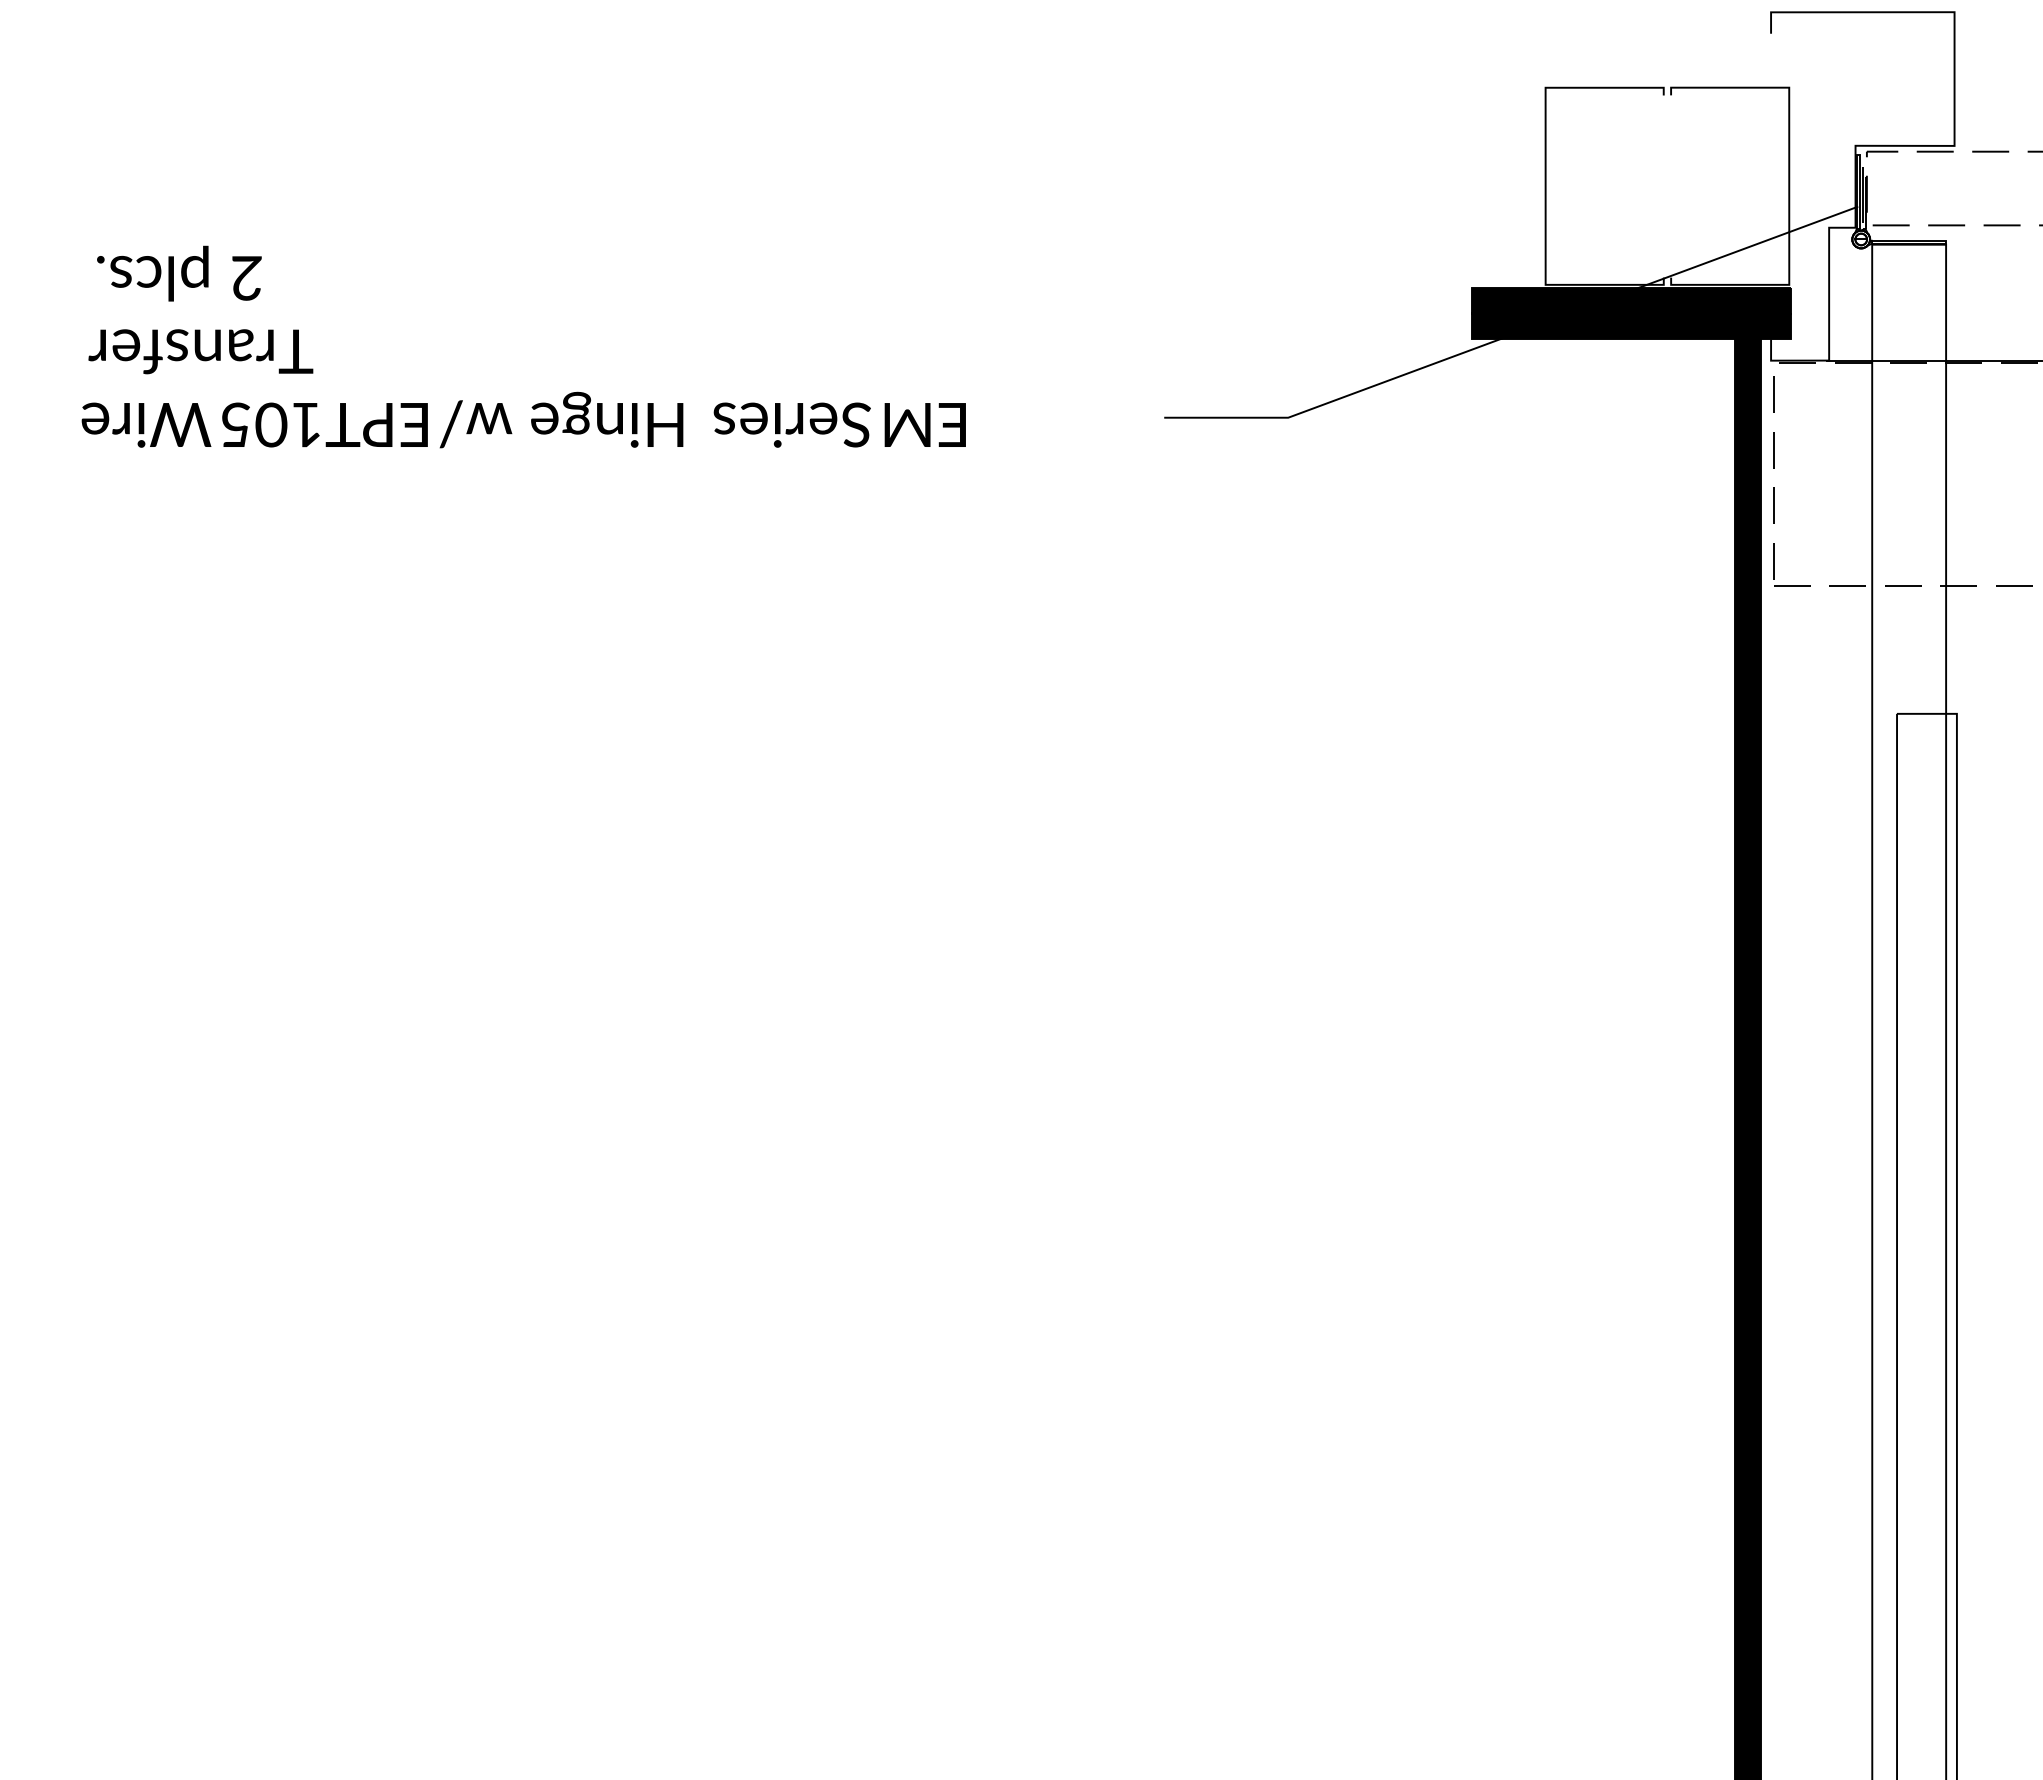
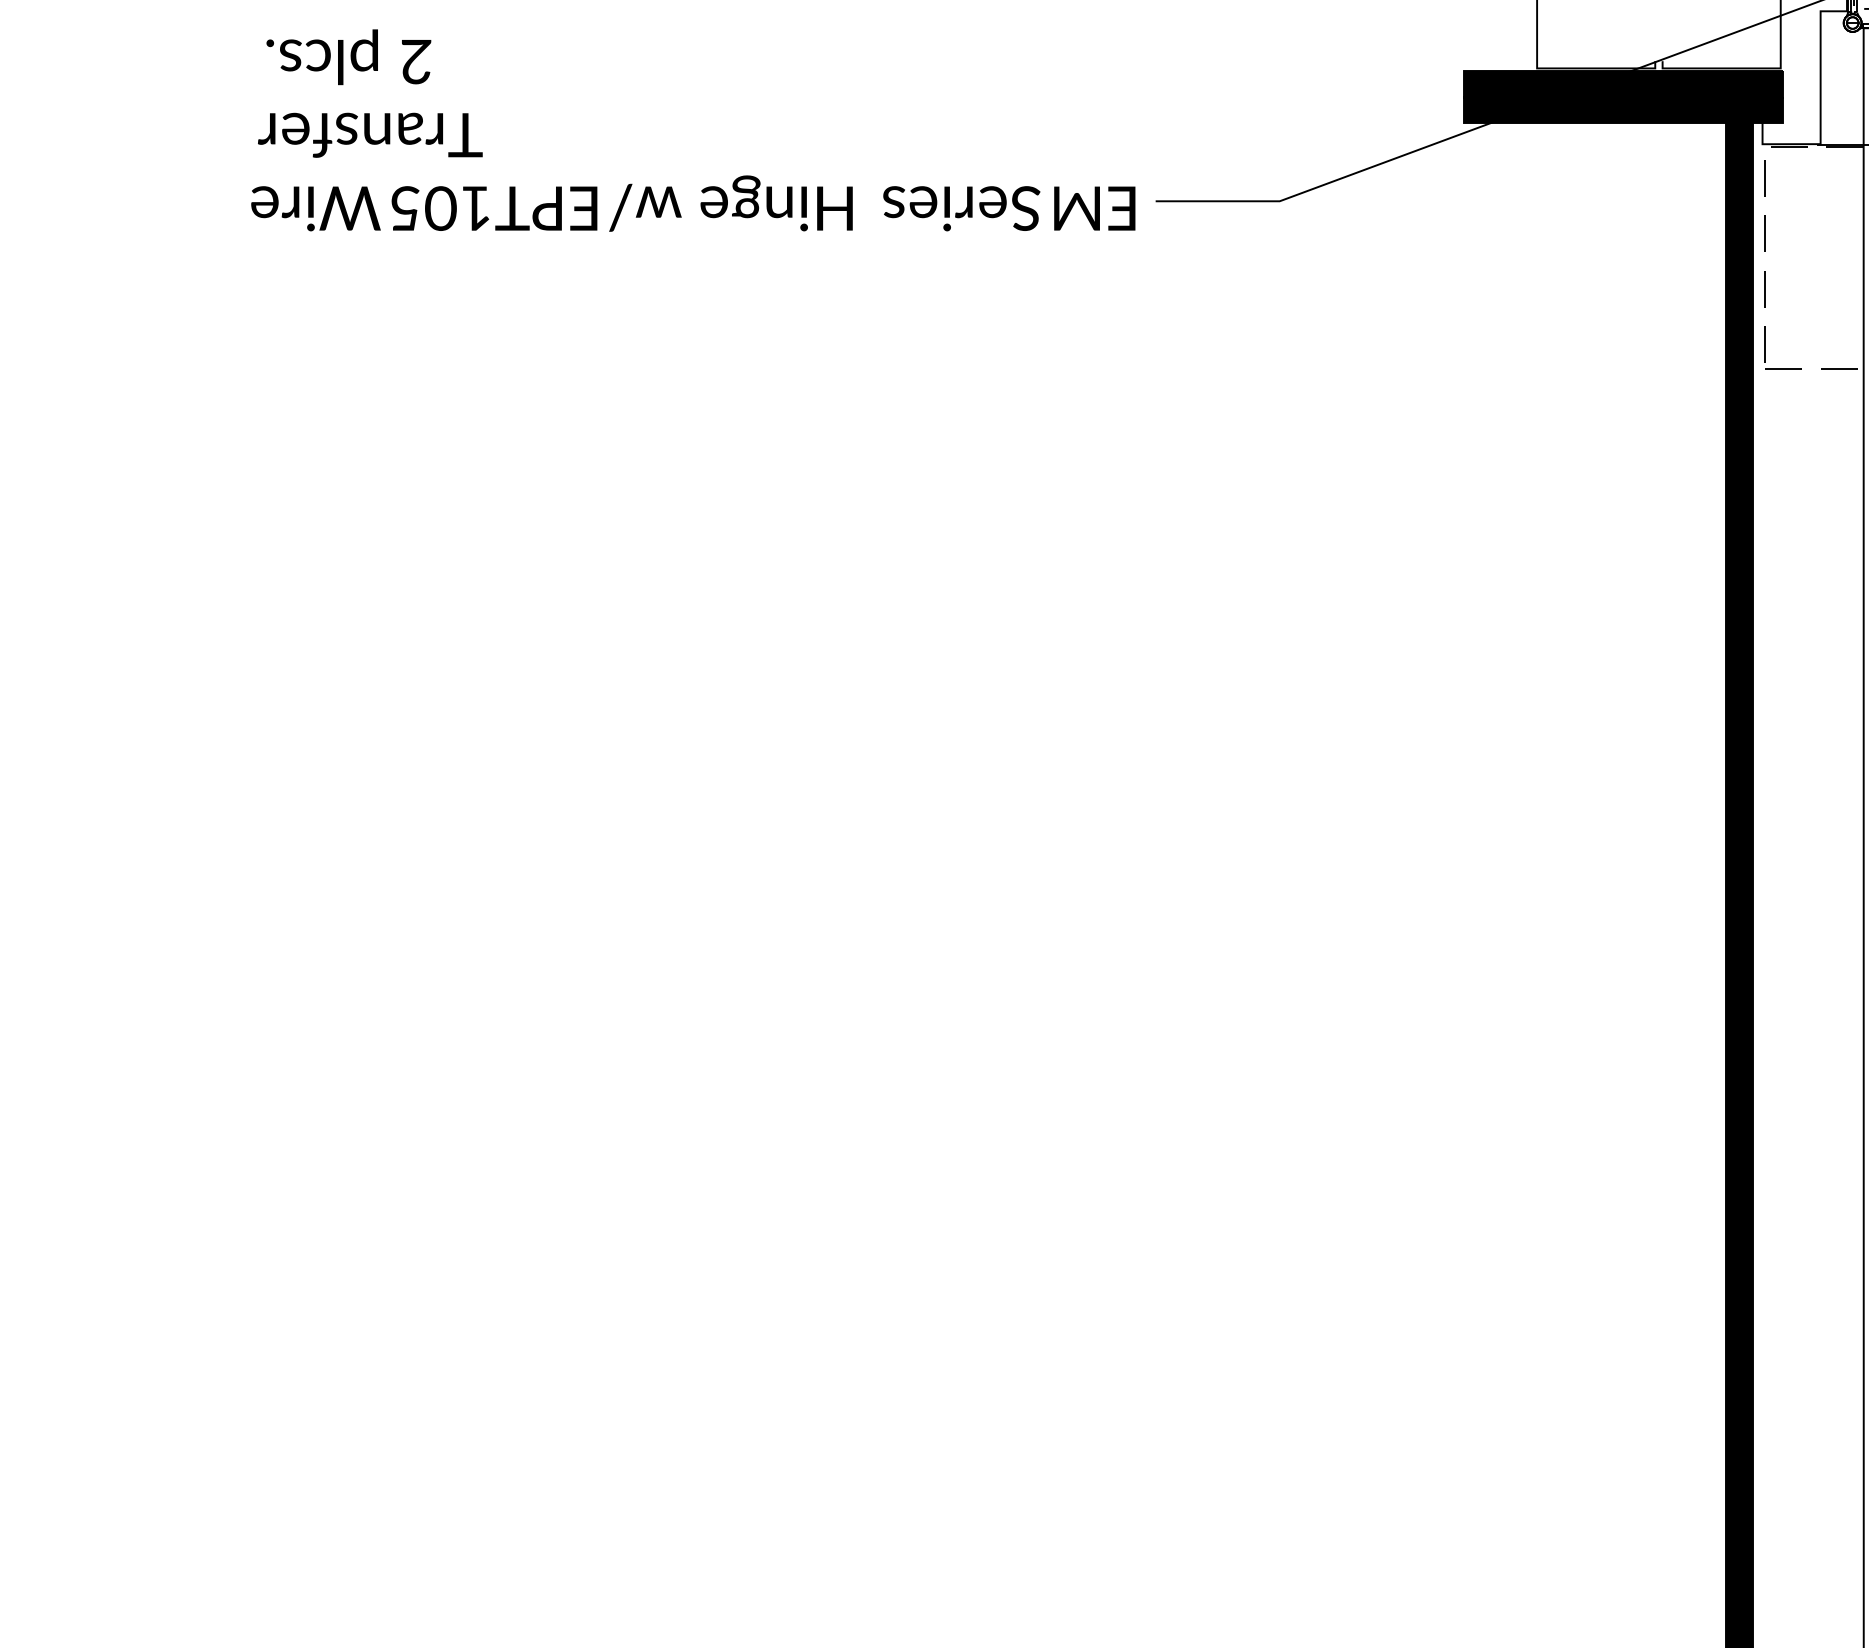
text: (523, 346) -> (692, 130), moved

